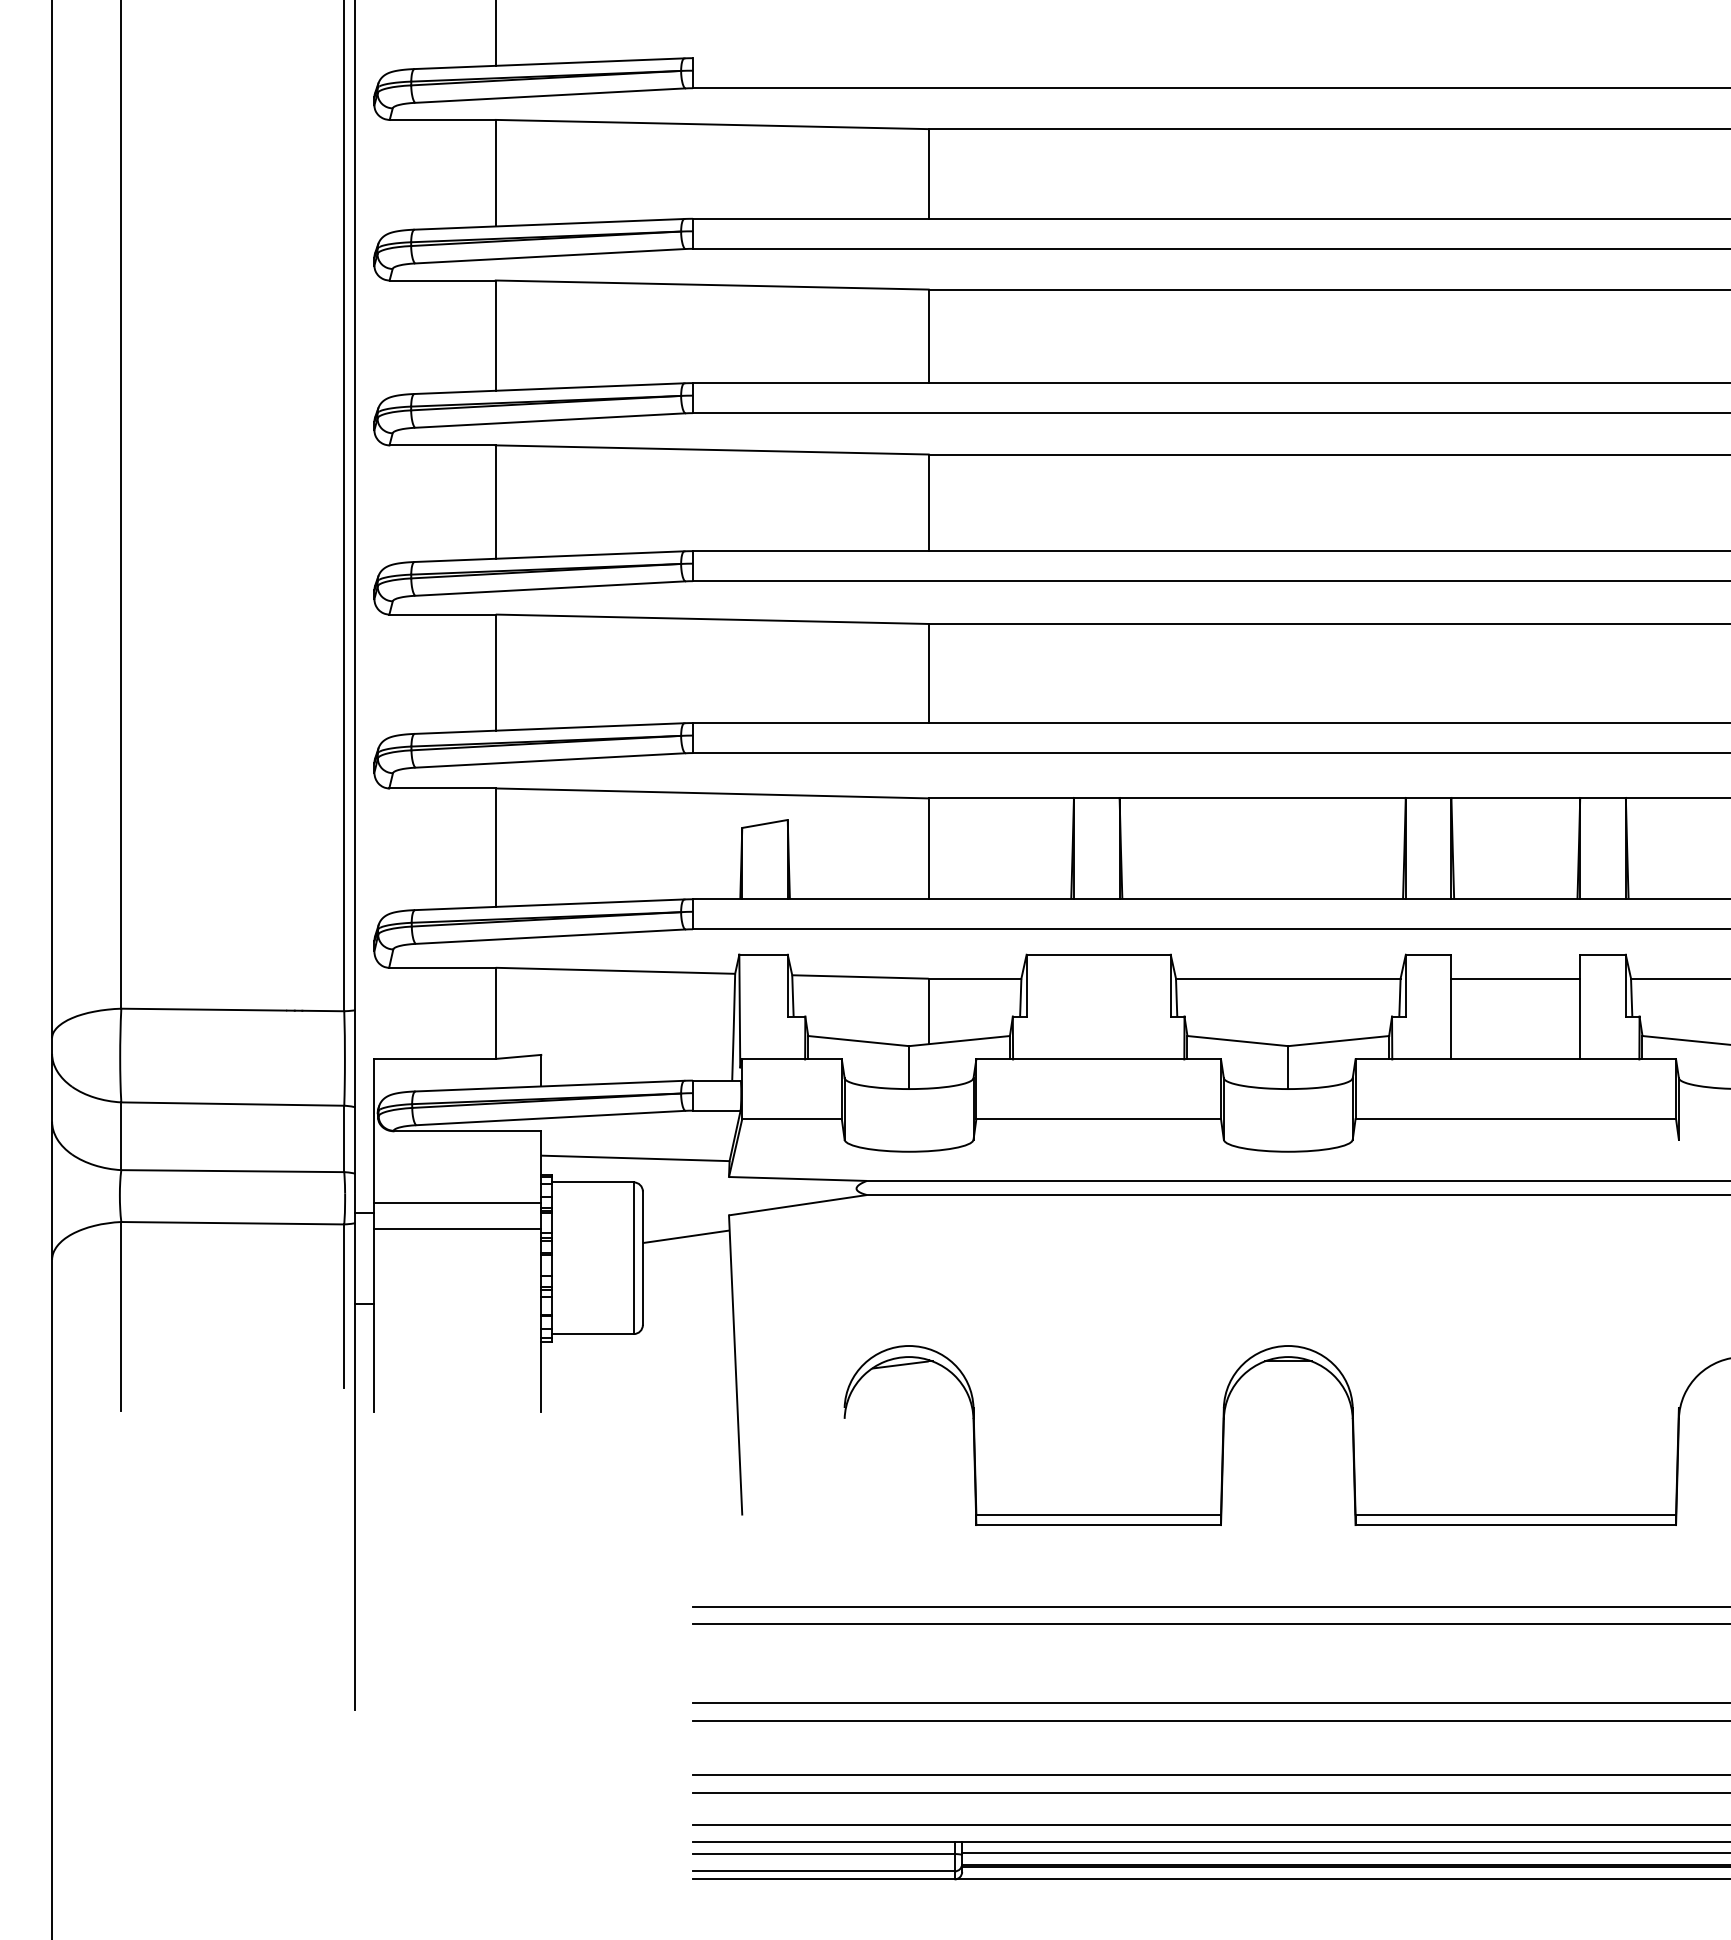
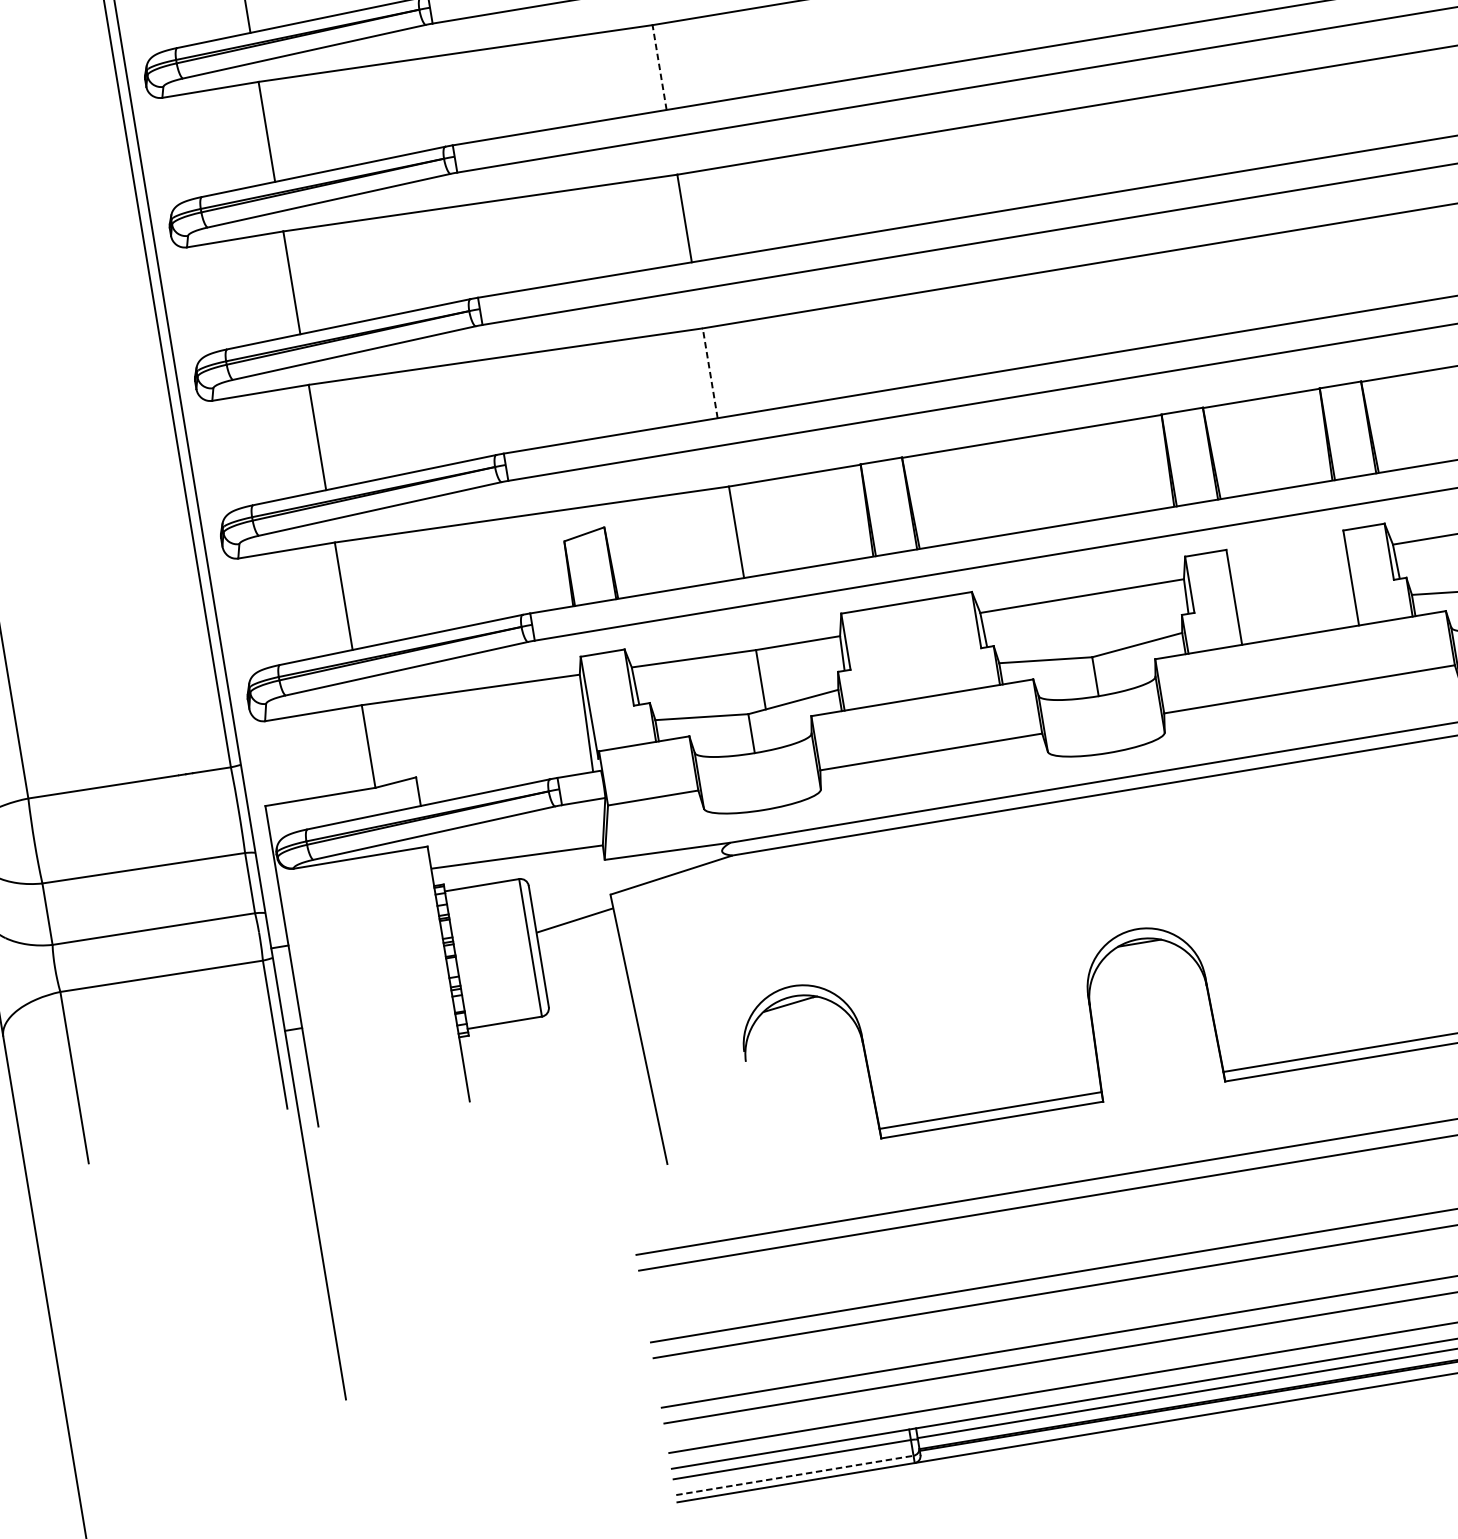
line: (928, 336) -> (659, 67), solid -> dashed
line: (928, 673) -> (710, 373), solid -> dashed
line: (1515, 978) -> (1288, 561), removed
line: (457, 1203) -> (362, 924), removed
line: (457, 1229) -> (366, 948), removed
line: (823, 1871) -> (794, 1475), solid -> dashed

